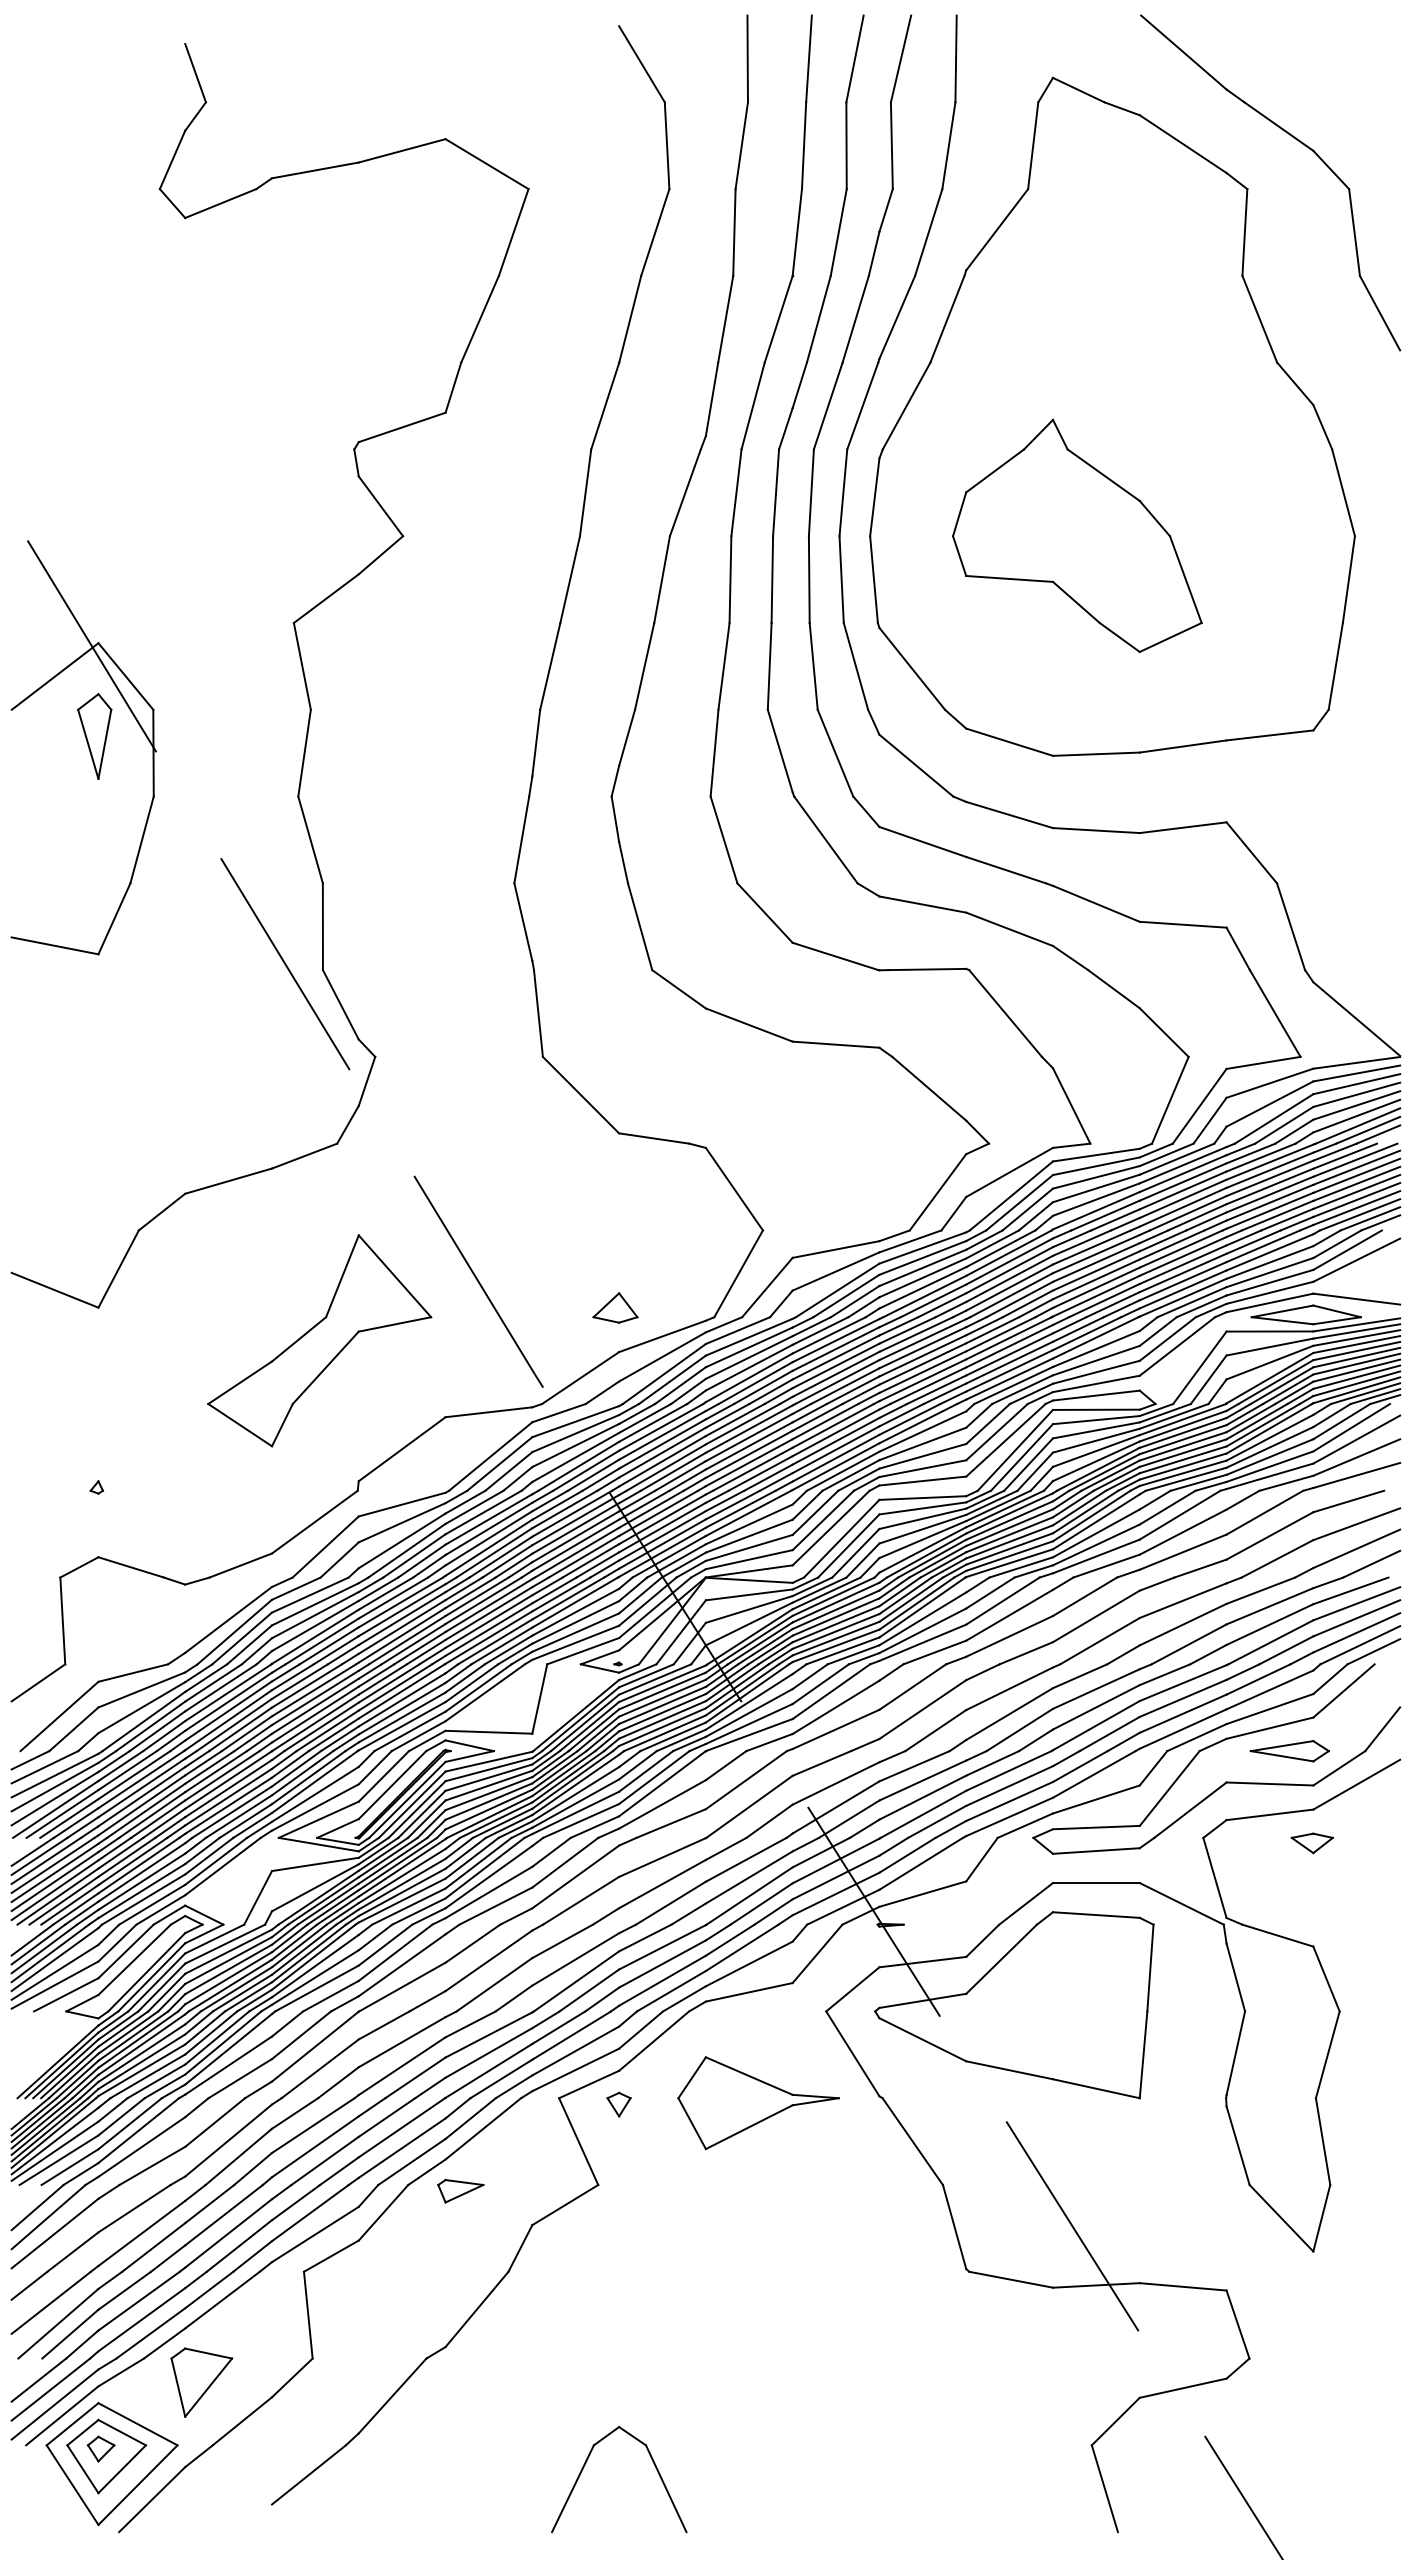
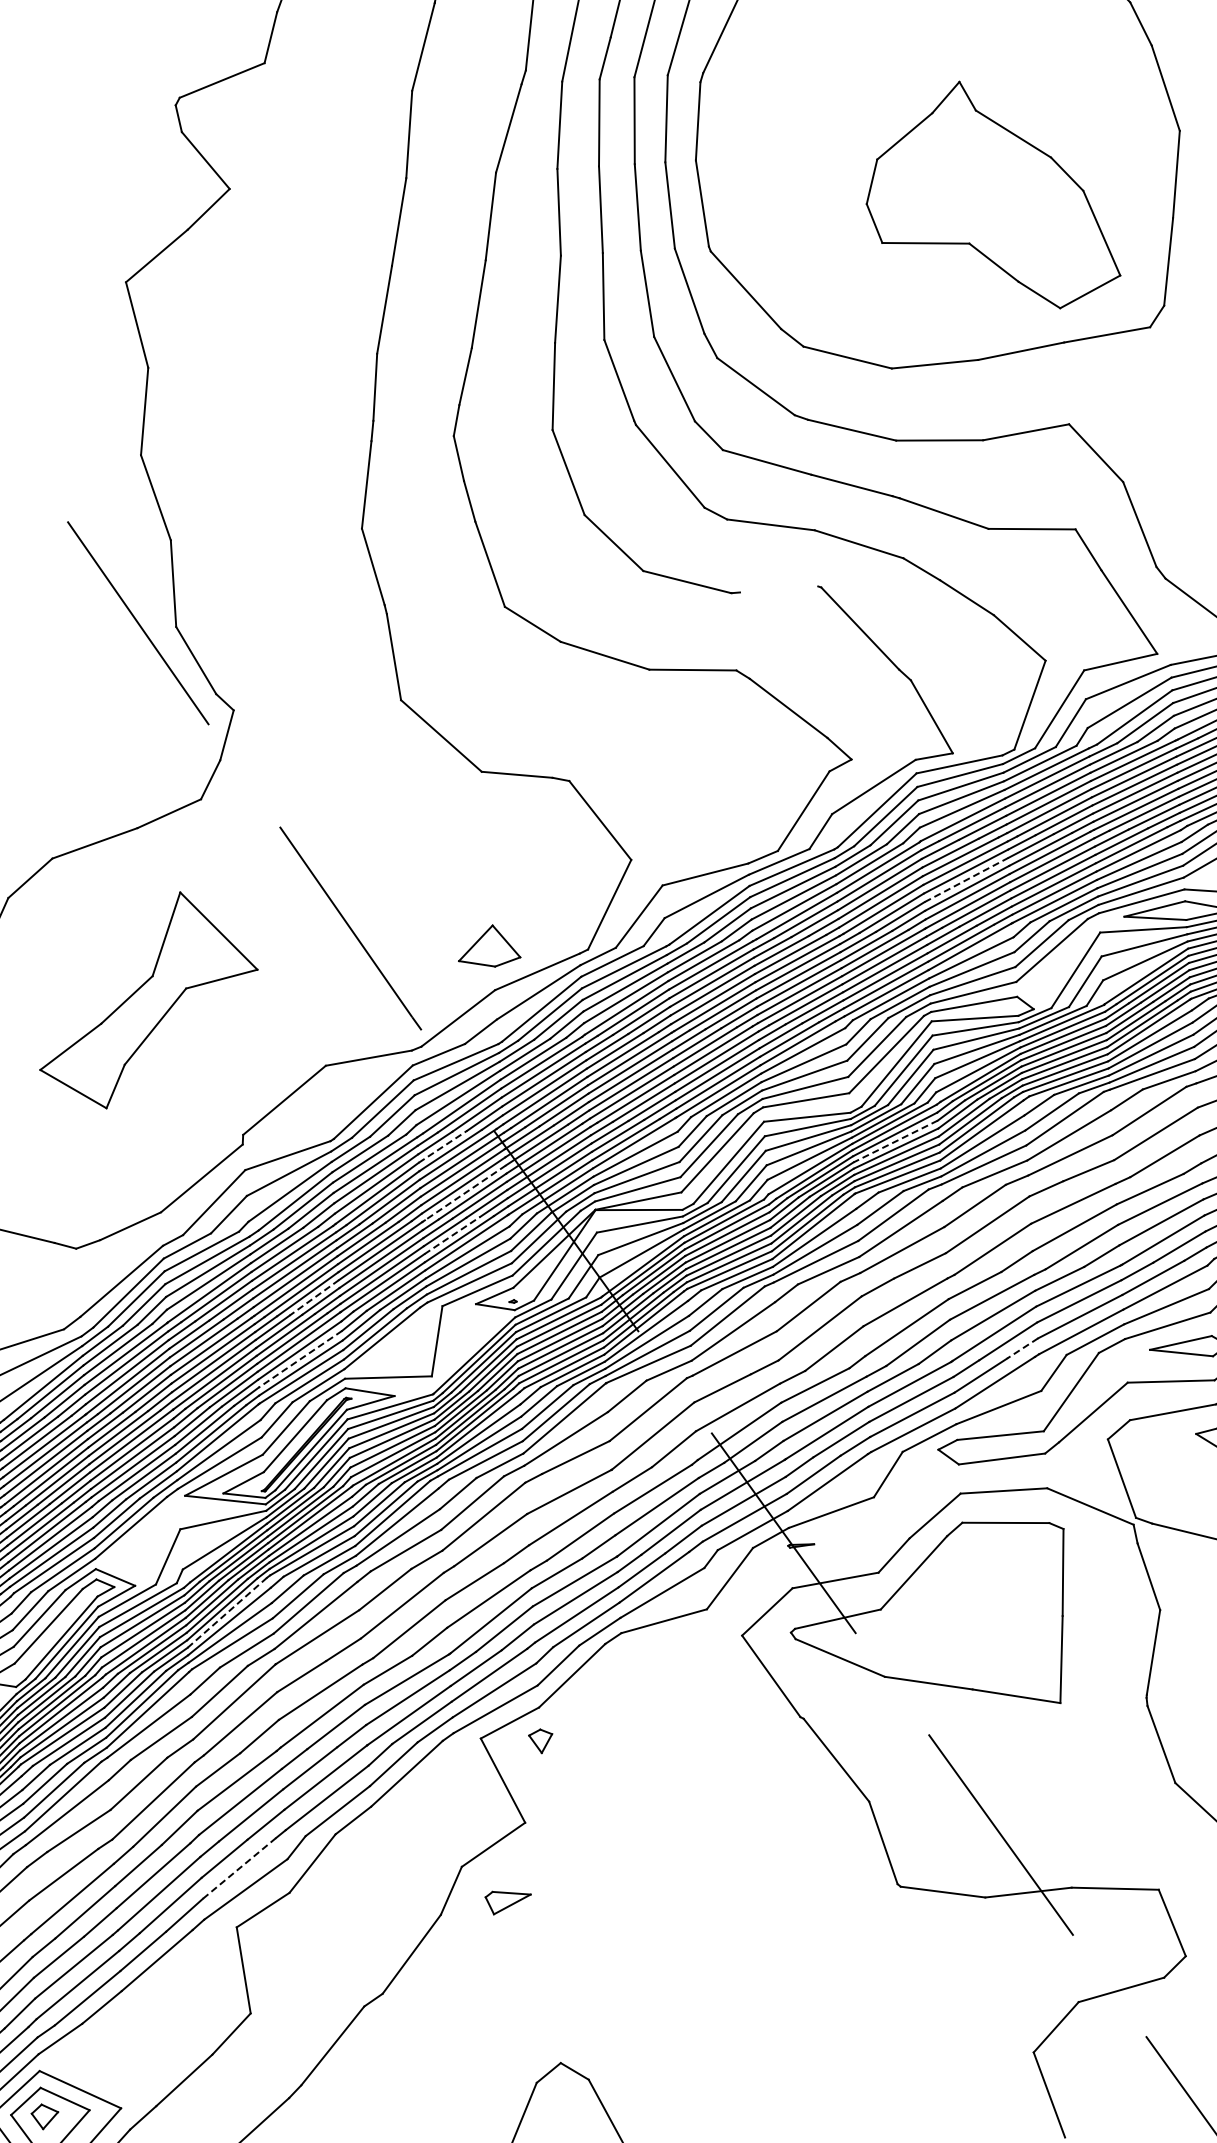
part: (1077, 535) -> (990, 195), moved
line: (926, 969) -> (778, 589), removed
line: (1096, 1270) -> (966, 879), solid -> dashed
part: (615, 1307) -> (488, 945), size x1.4
part: (319, 1340) -> (147, 999), moved
line: (557, 1505) -> (443, 1147), solid -> dashed
line: (1009, 1527) -> (895, 1141), solid -> dashed
line: (577, 1552) -> (465, 1192), solid -> dashed
line: (561, 1594) -> (452, 1235), solid -> dashed
line: (419, 1648) -> (314, 1298), solid -> dashed
line: (401, 1708) -> (299, 1359), solid -> dashed
line: (1123, 1742) -> (1022, 1349), solid -> dashed
line: (313, 1957) -> (227, 1613), solid -> dashed
part: (758, 2103) -> (680, 1731), removed
part: (460, 2191) -> (508, 1902), moved
line: (310, 2213) -> (239, 1868), solid -> dashed
part: (201, 2382) -> (141, 2044), removed

